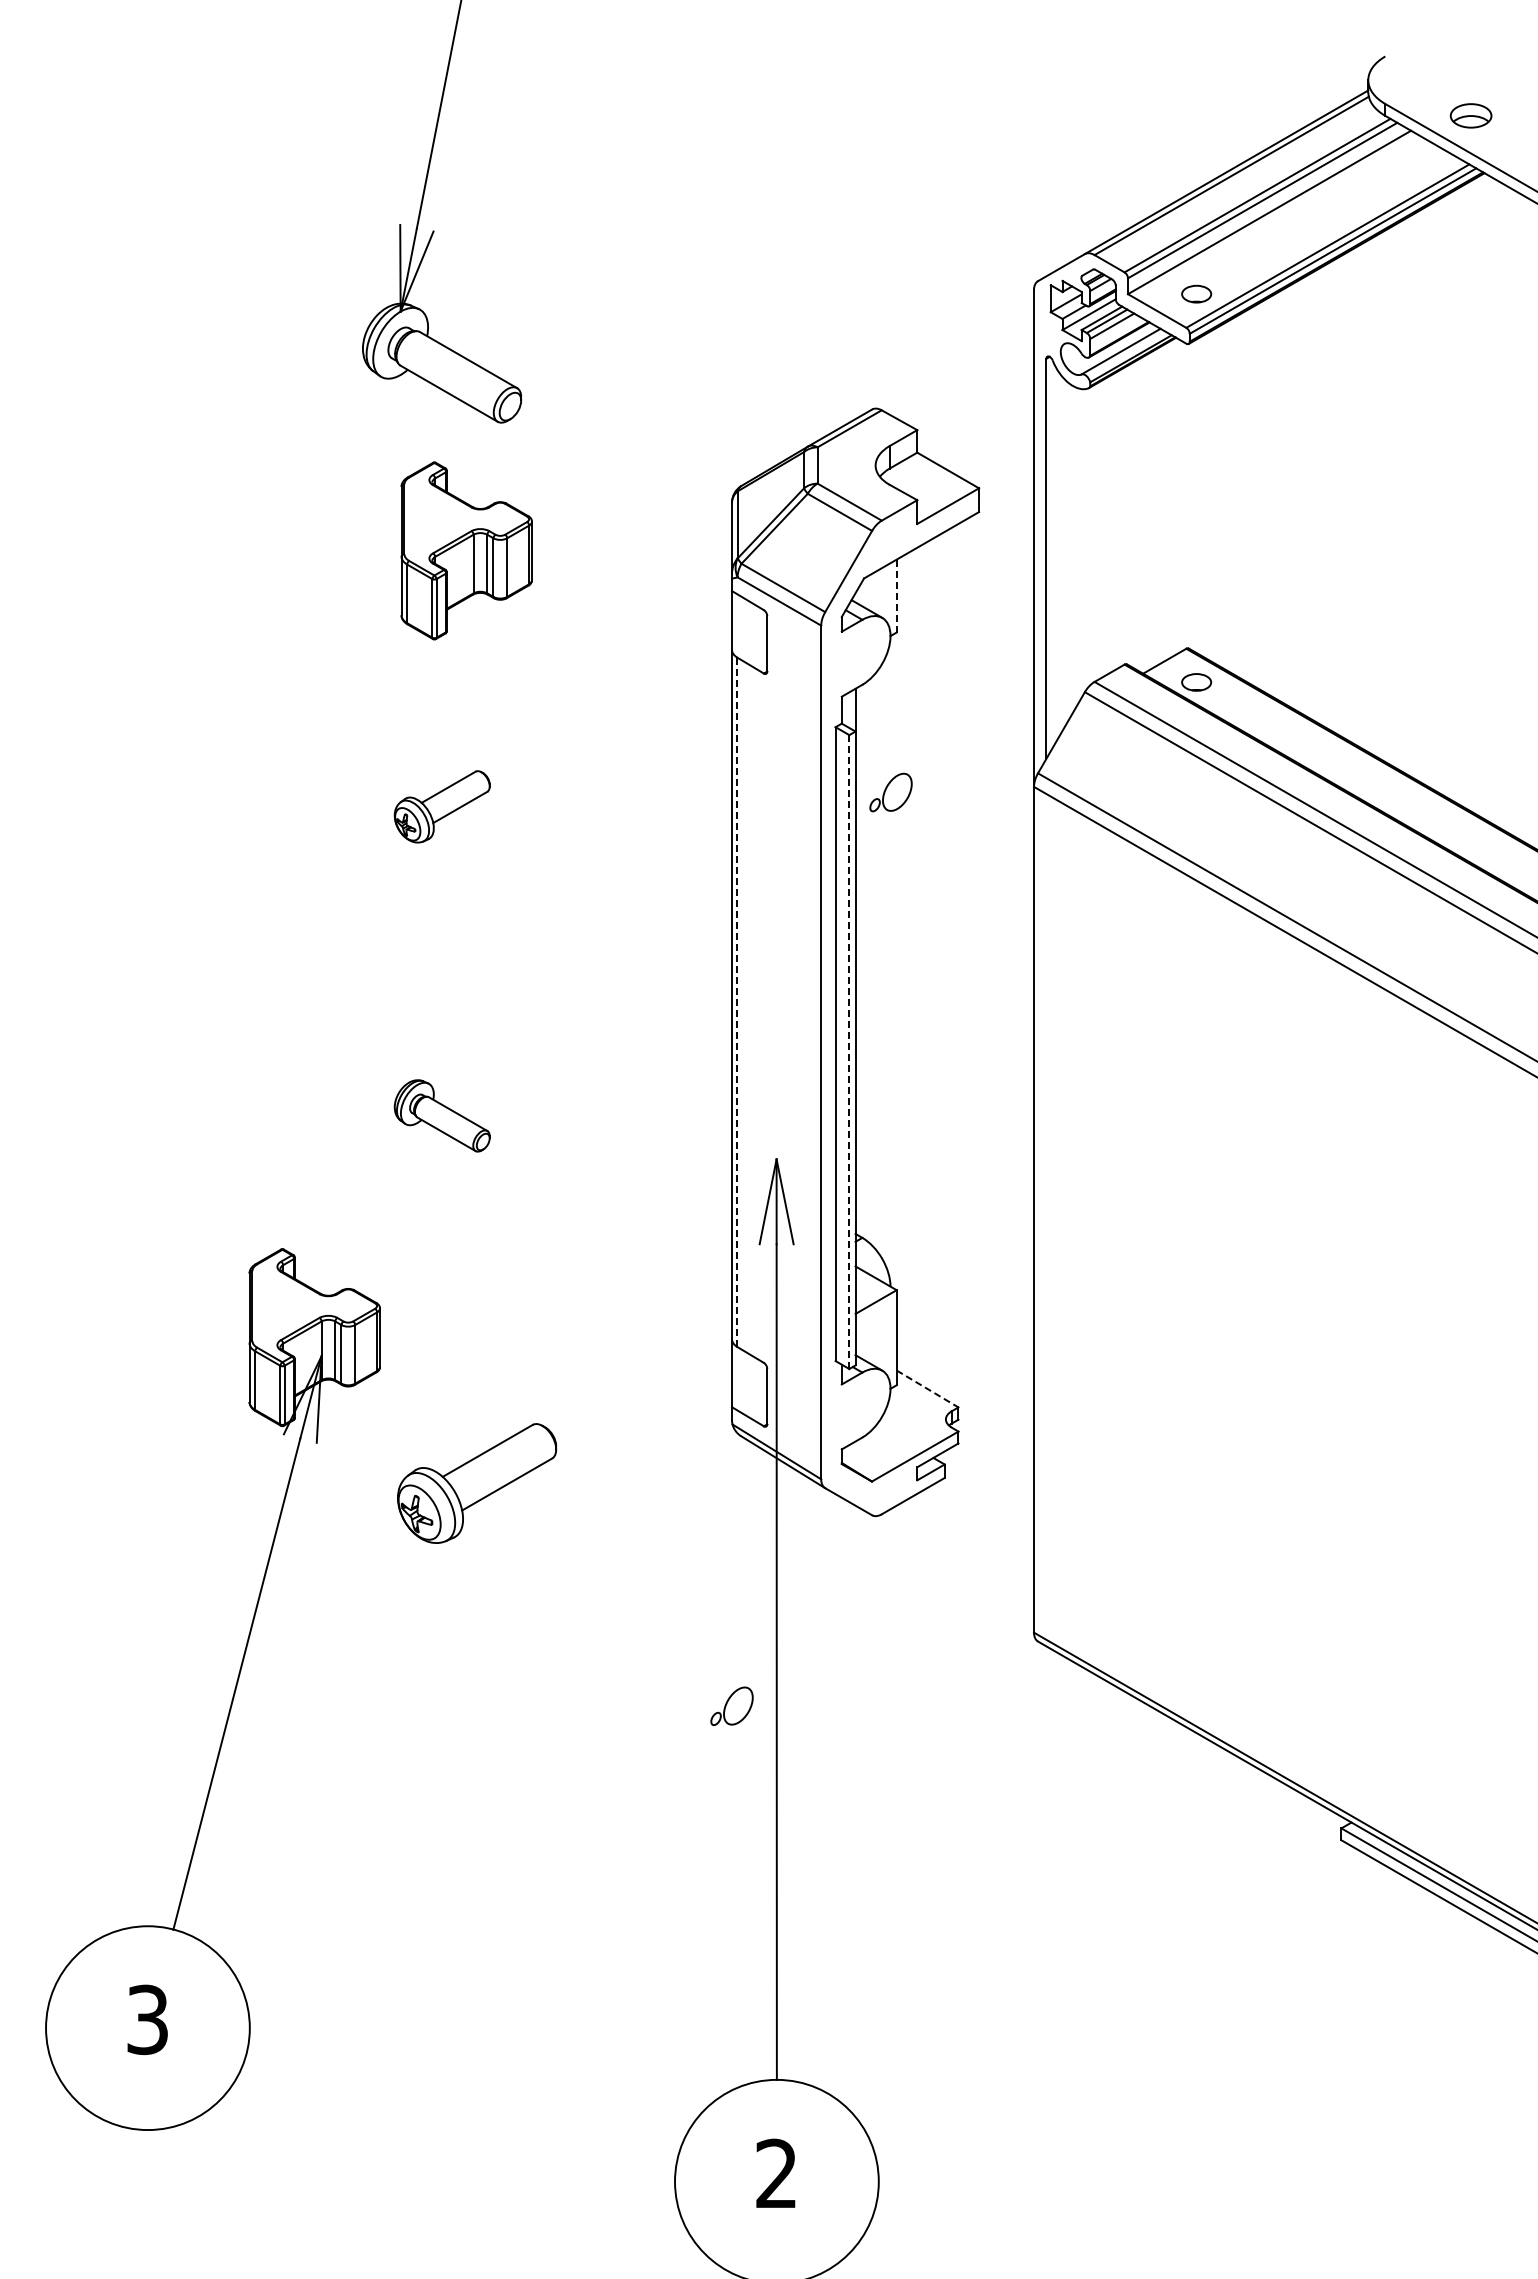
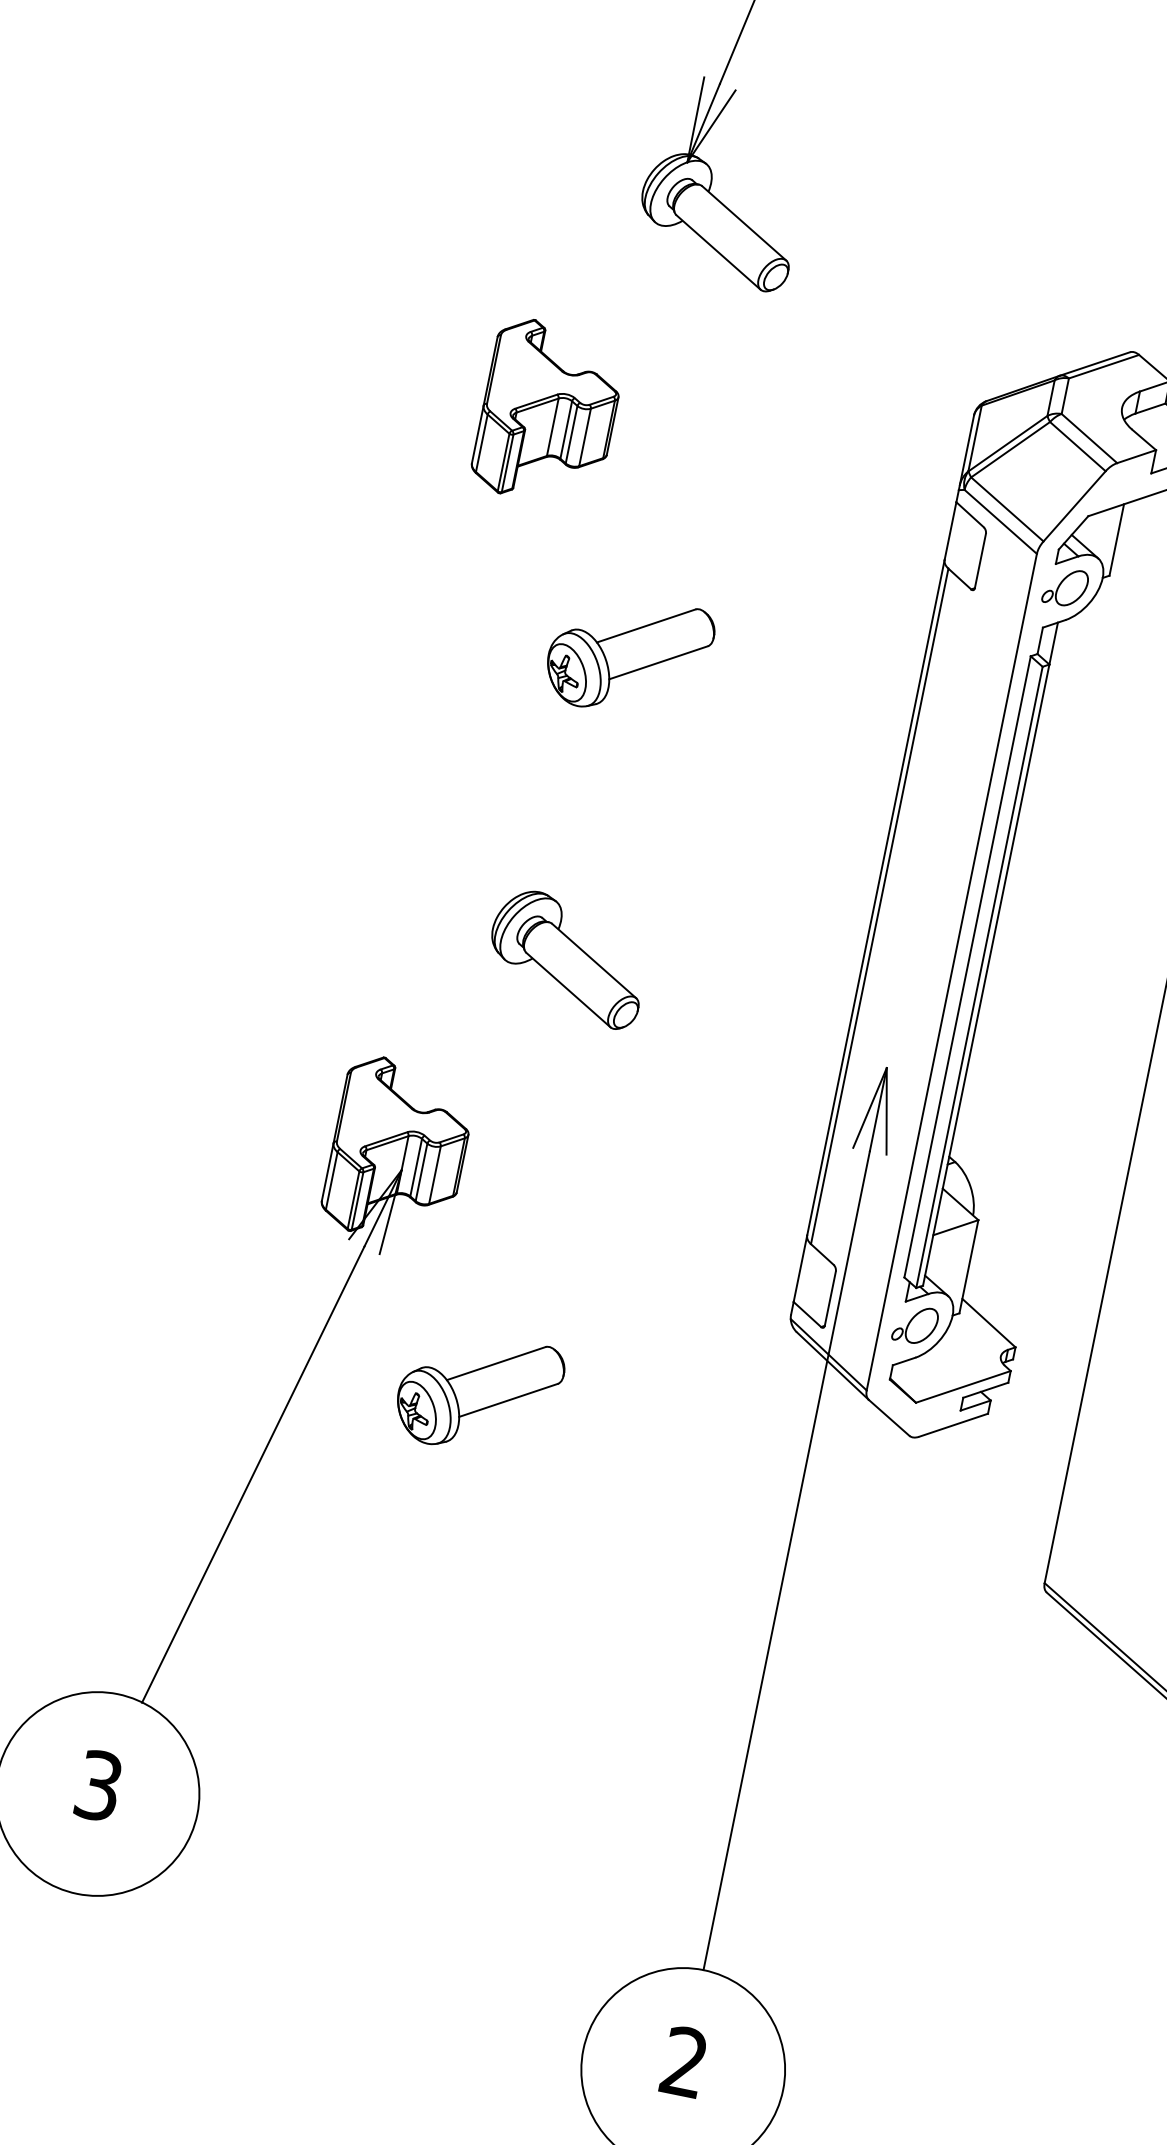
part: (466, 550) -> (548, 412), moved
line: (896, 596) -> (1116, 540), dashed -> solid
part: (890, 792) -> (1065, 587), moved
part: (442, 806) -> (629, 655), size x1.67
line: (737, 1002) -> (879, 906), dashed -> solid
line: (849, 1052) -> (979, 977), dashed -> solid
part: (442, 1115) -> (568, 958), size x1.67
line: (927, 1388) -> (988, 1322), dashed -> solid
part: (477, 1483) -> (479, 1393), moved
part: (731, 1705) -> (915, 1323), moved

